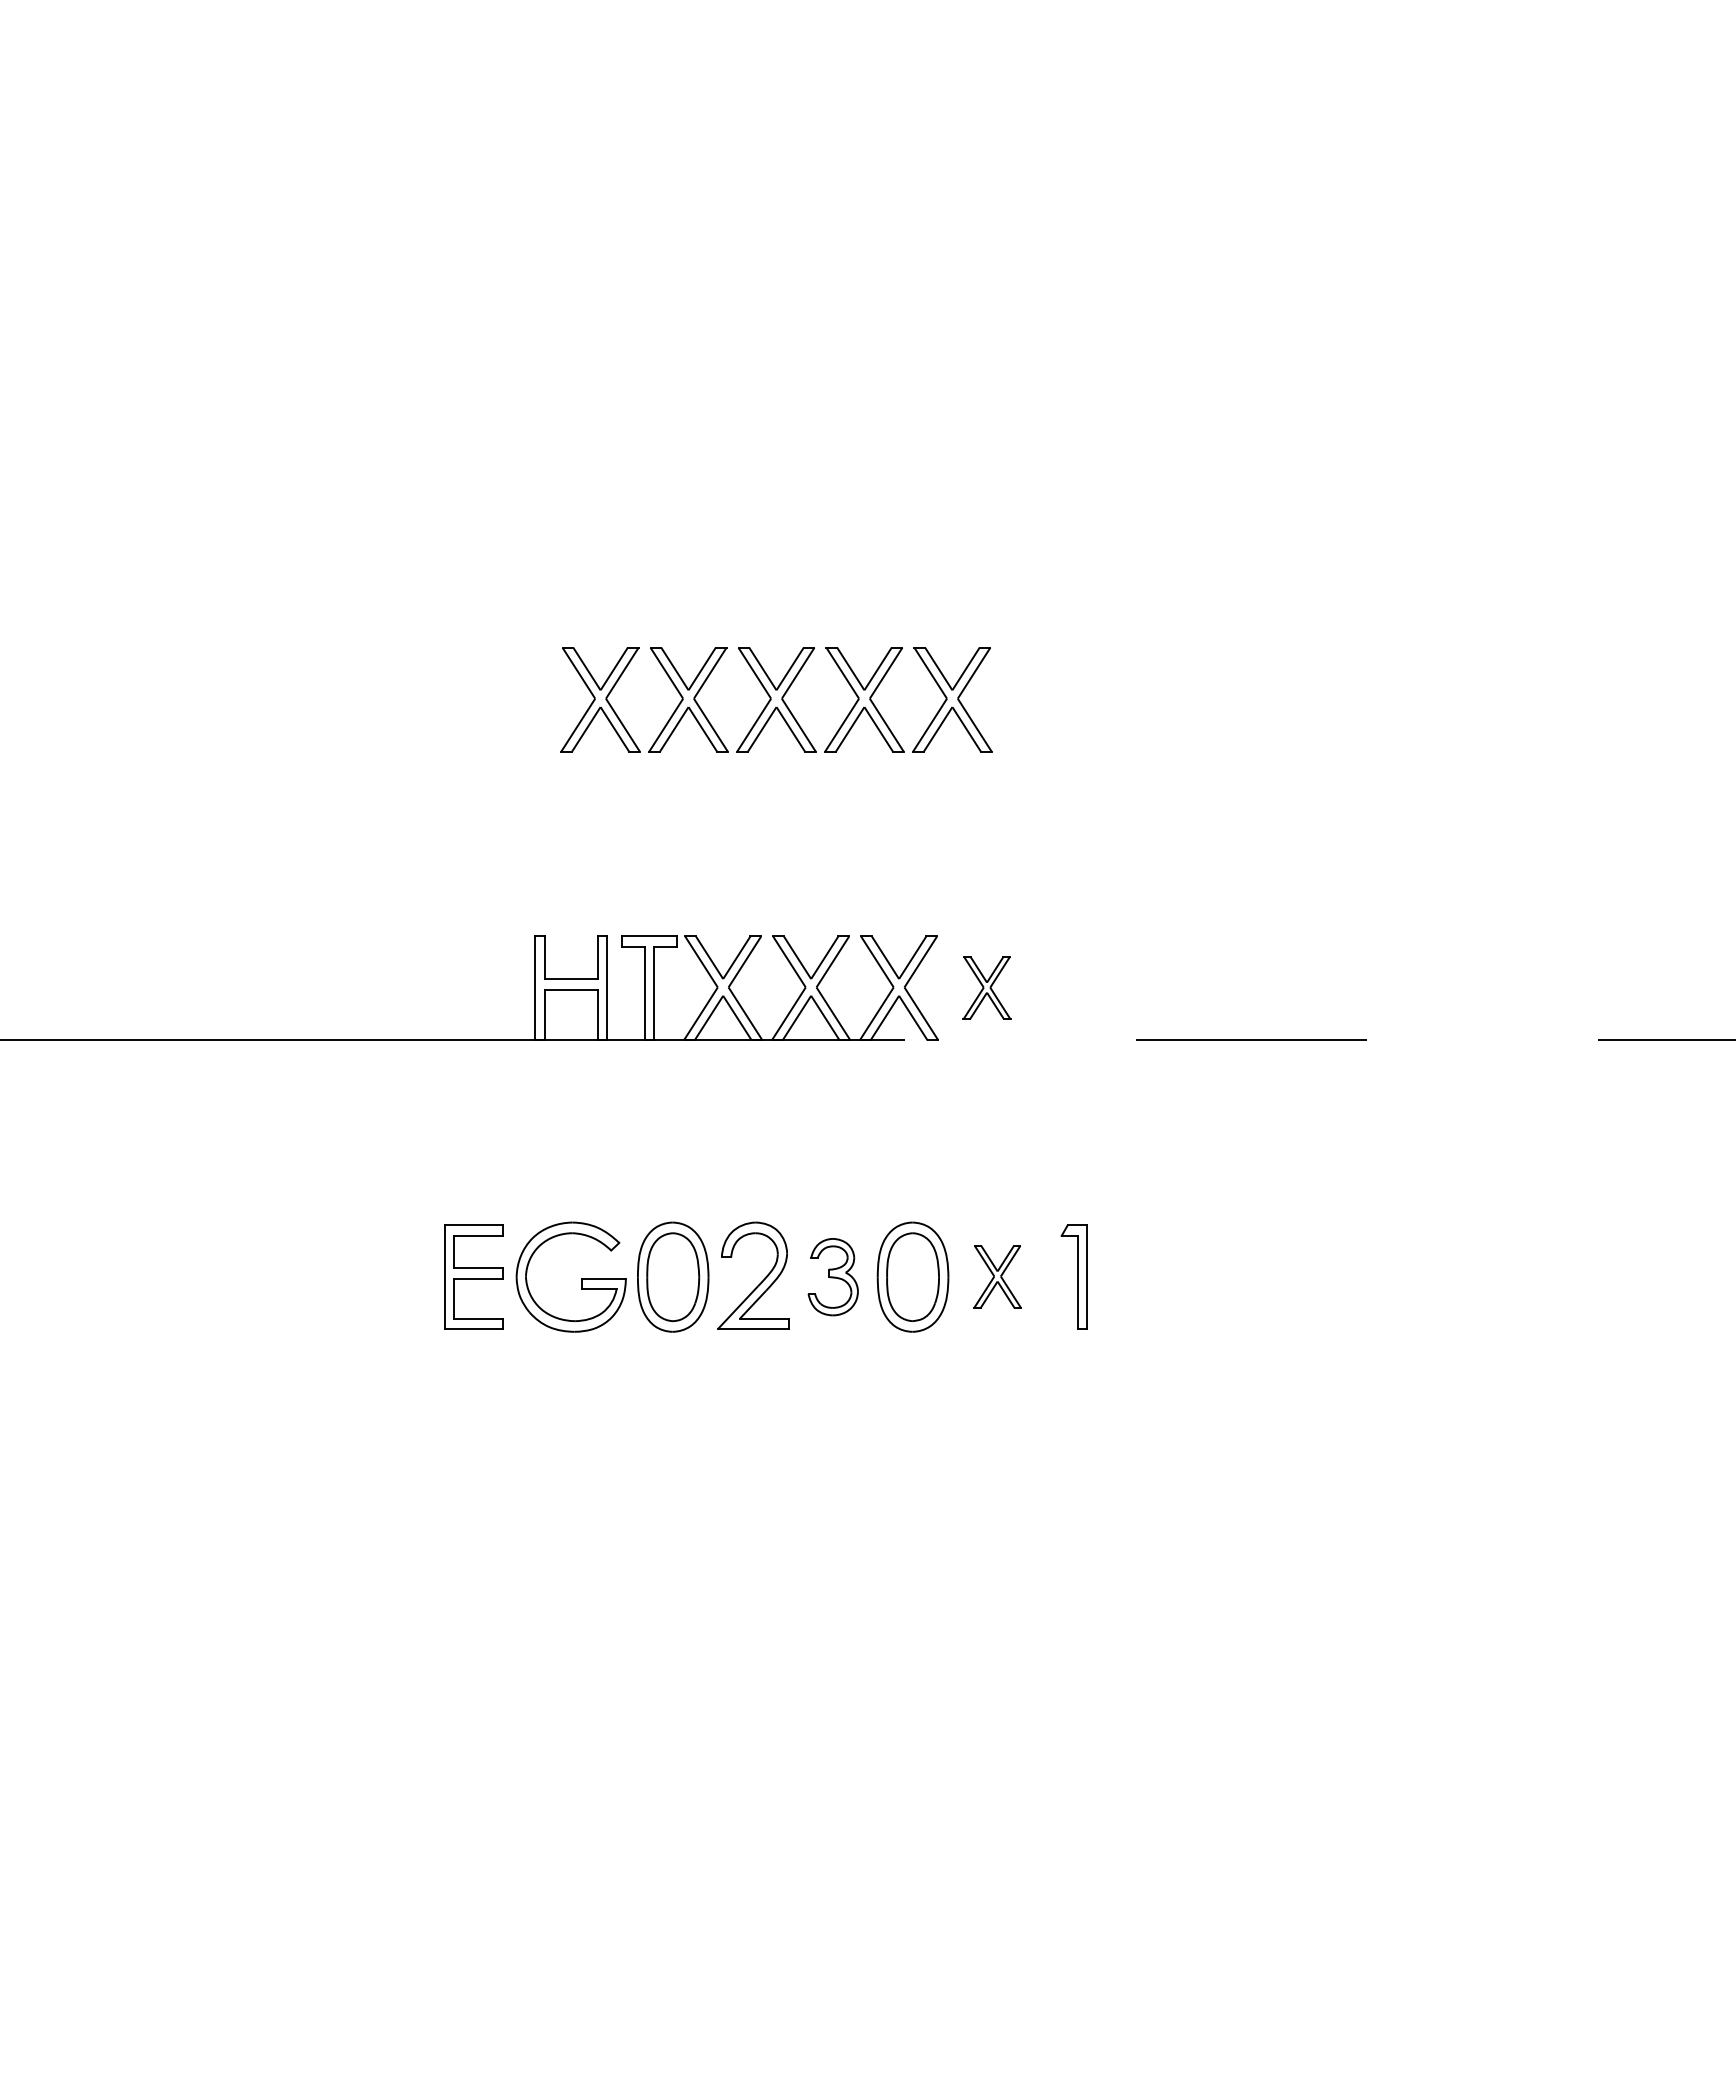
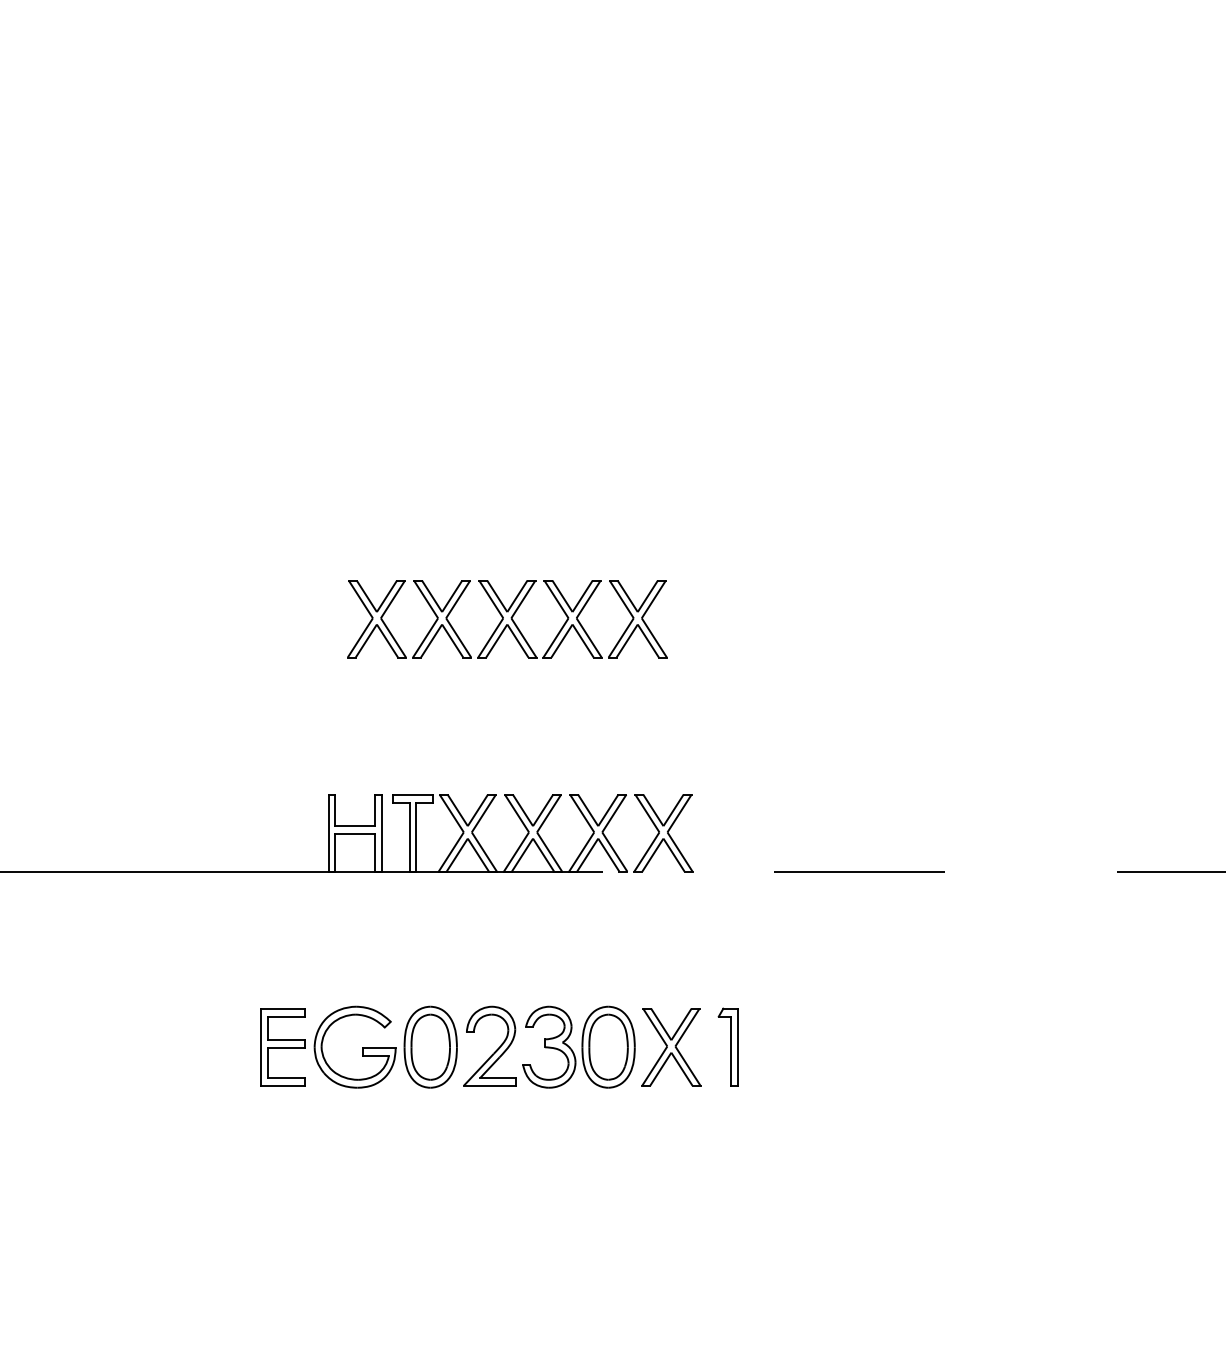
part: (986, 987) -> (663, 832), size x1.67
part: (833, 1276) -> (549, 1046), size x1.43
part: (997, 1276) -> (671, 1046), size x1.67

